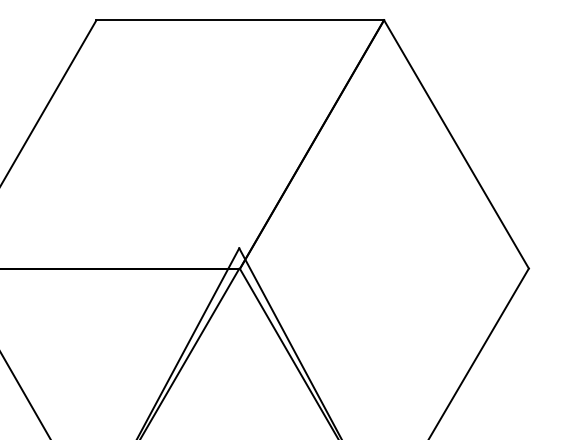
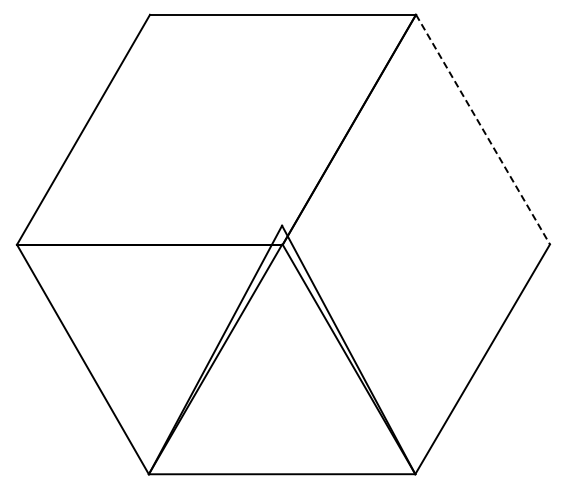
line: (457, 144) -> (483, 129), solid -> dashed

